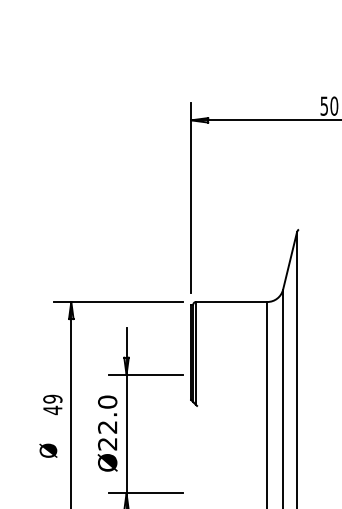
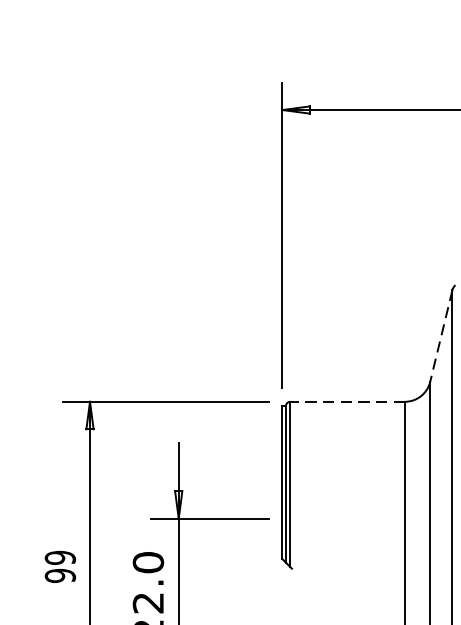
line: (289, 261) -> (440, 336), solid -> dashed
line: (231, 302) -> (347, 402), solid -> dashed
text: (52, 410) -> (59, 576), 49 -> 99

